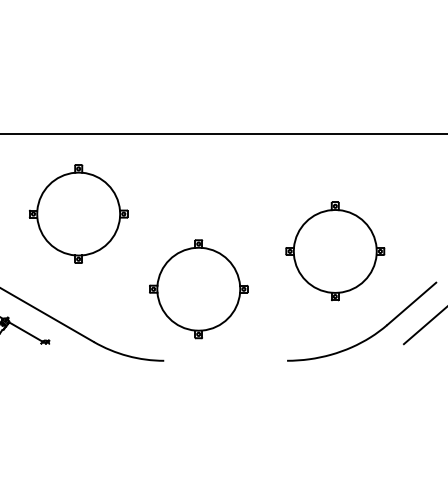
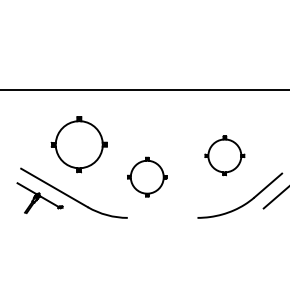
part: (77, 213) -> (78, 144), moved
part: (334, 250) -> (224, 155), size x0.7
part: (197, 287) -> (146, 176), size x0.7

